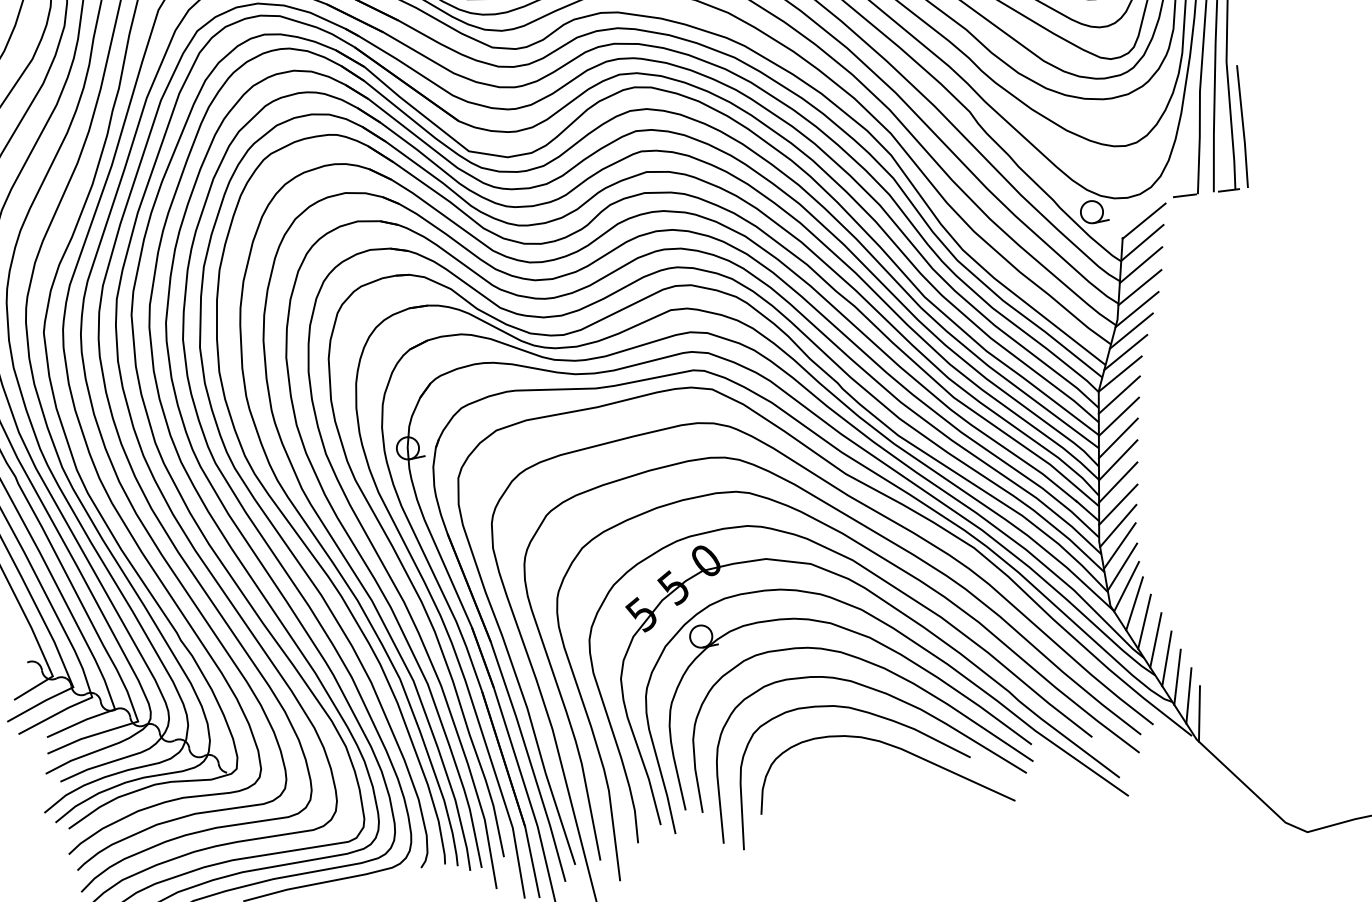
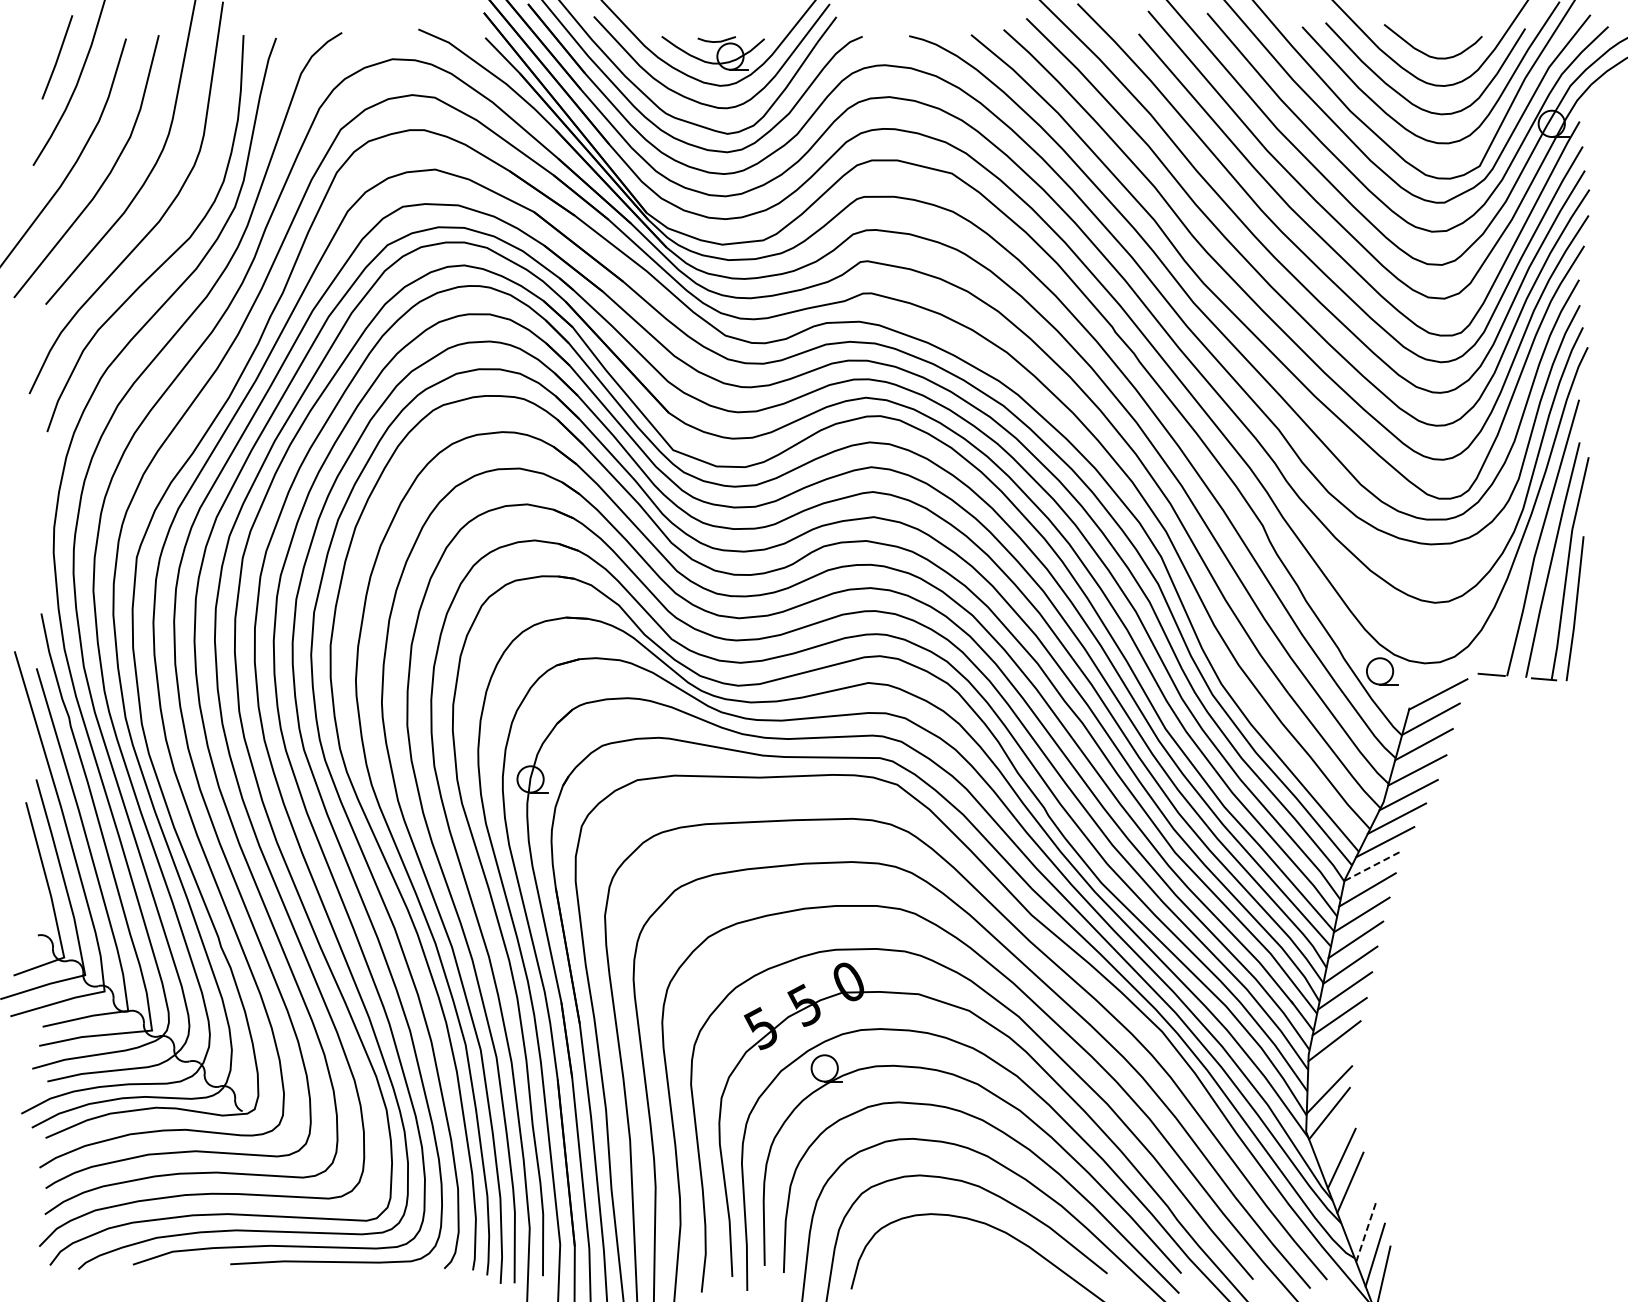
line: (1120, 373) -> (1373, 865), solid -> dashed
line: (1119, 545) -> (1331, 1064), removed
line: (1134, 603) -> (1334, 1134), removed
line: (1166, 658) -> (1358, 1206), removed
line: (1177, 677) -> (1366, 1230), solid -> dashed

